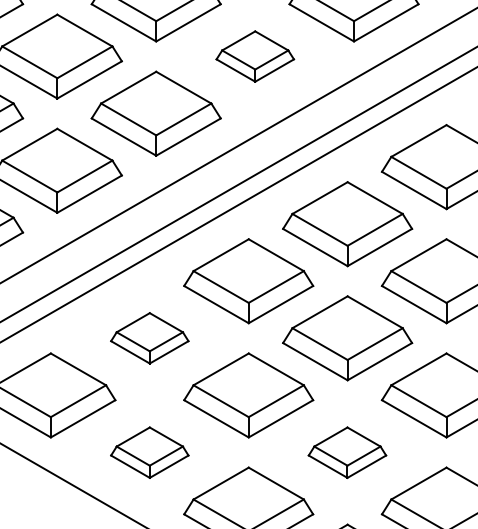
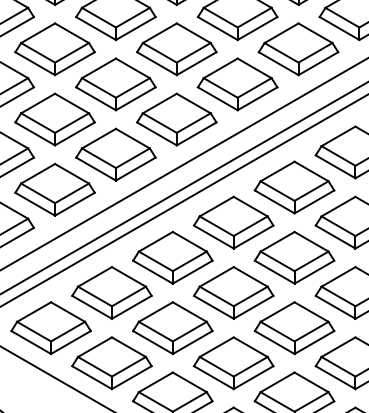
part: (254, 56) -> (176, 119), size x1.67
part: (149, 337) -> (111, 292), size x1.67
part: (149, 452) -> (111, 363), size x1.67
part: (347, 452) -> (233, 363), size x1.67

